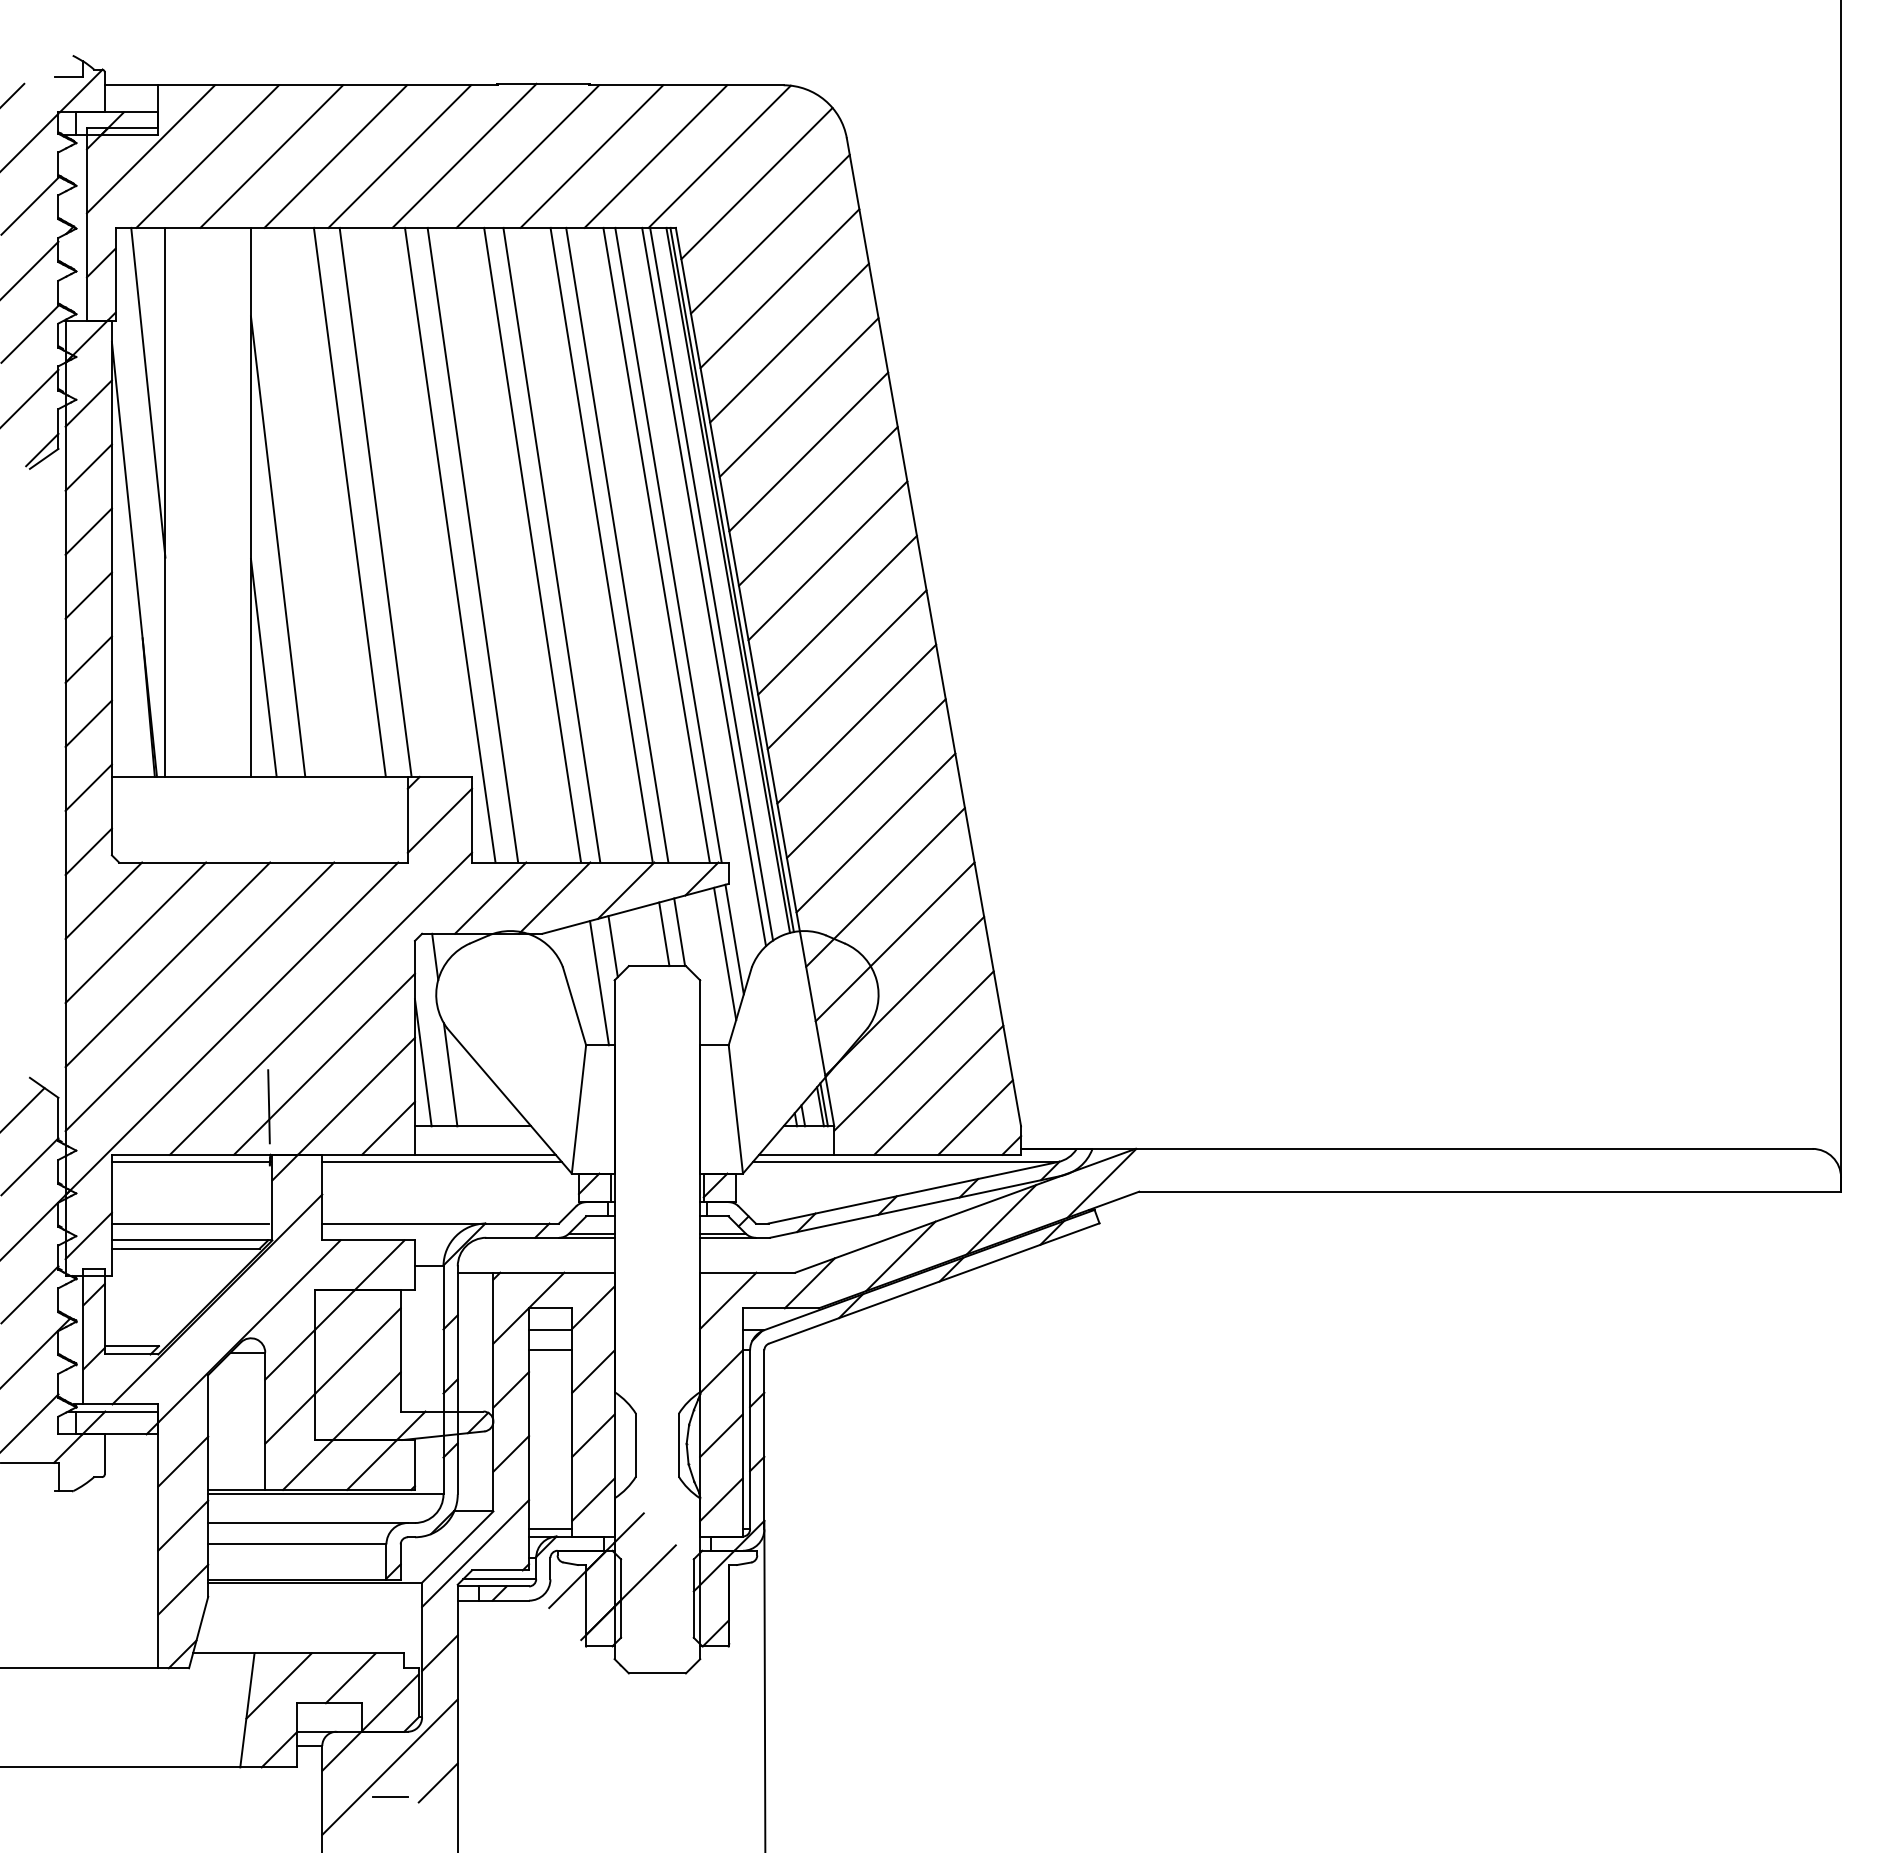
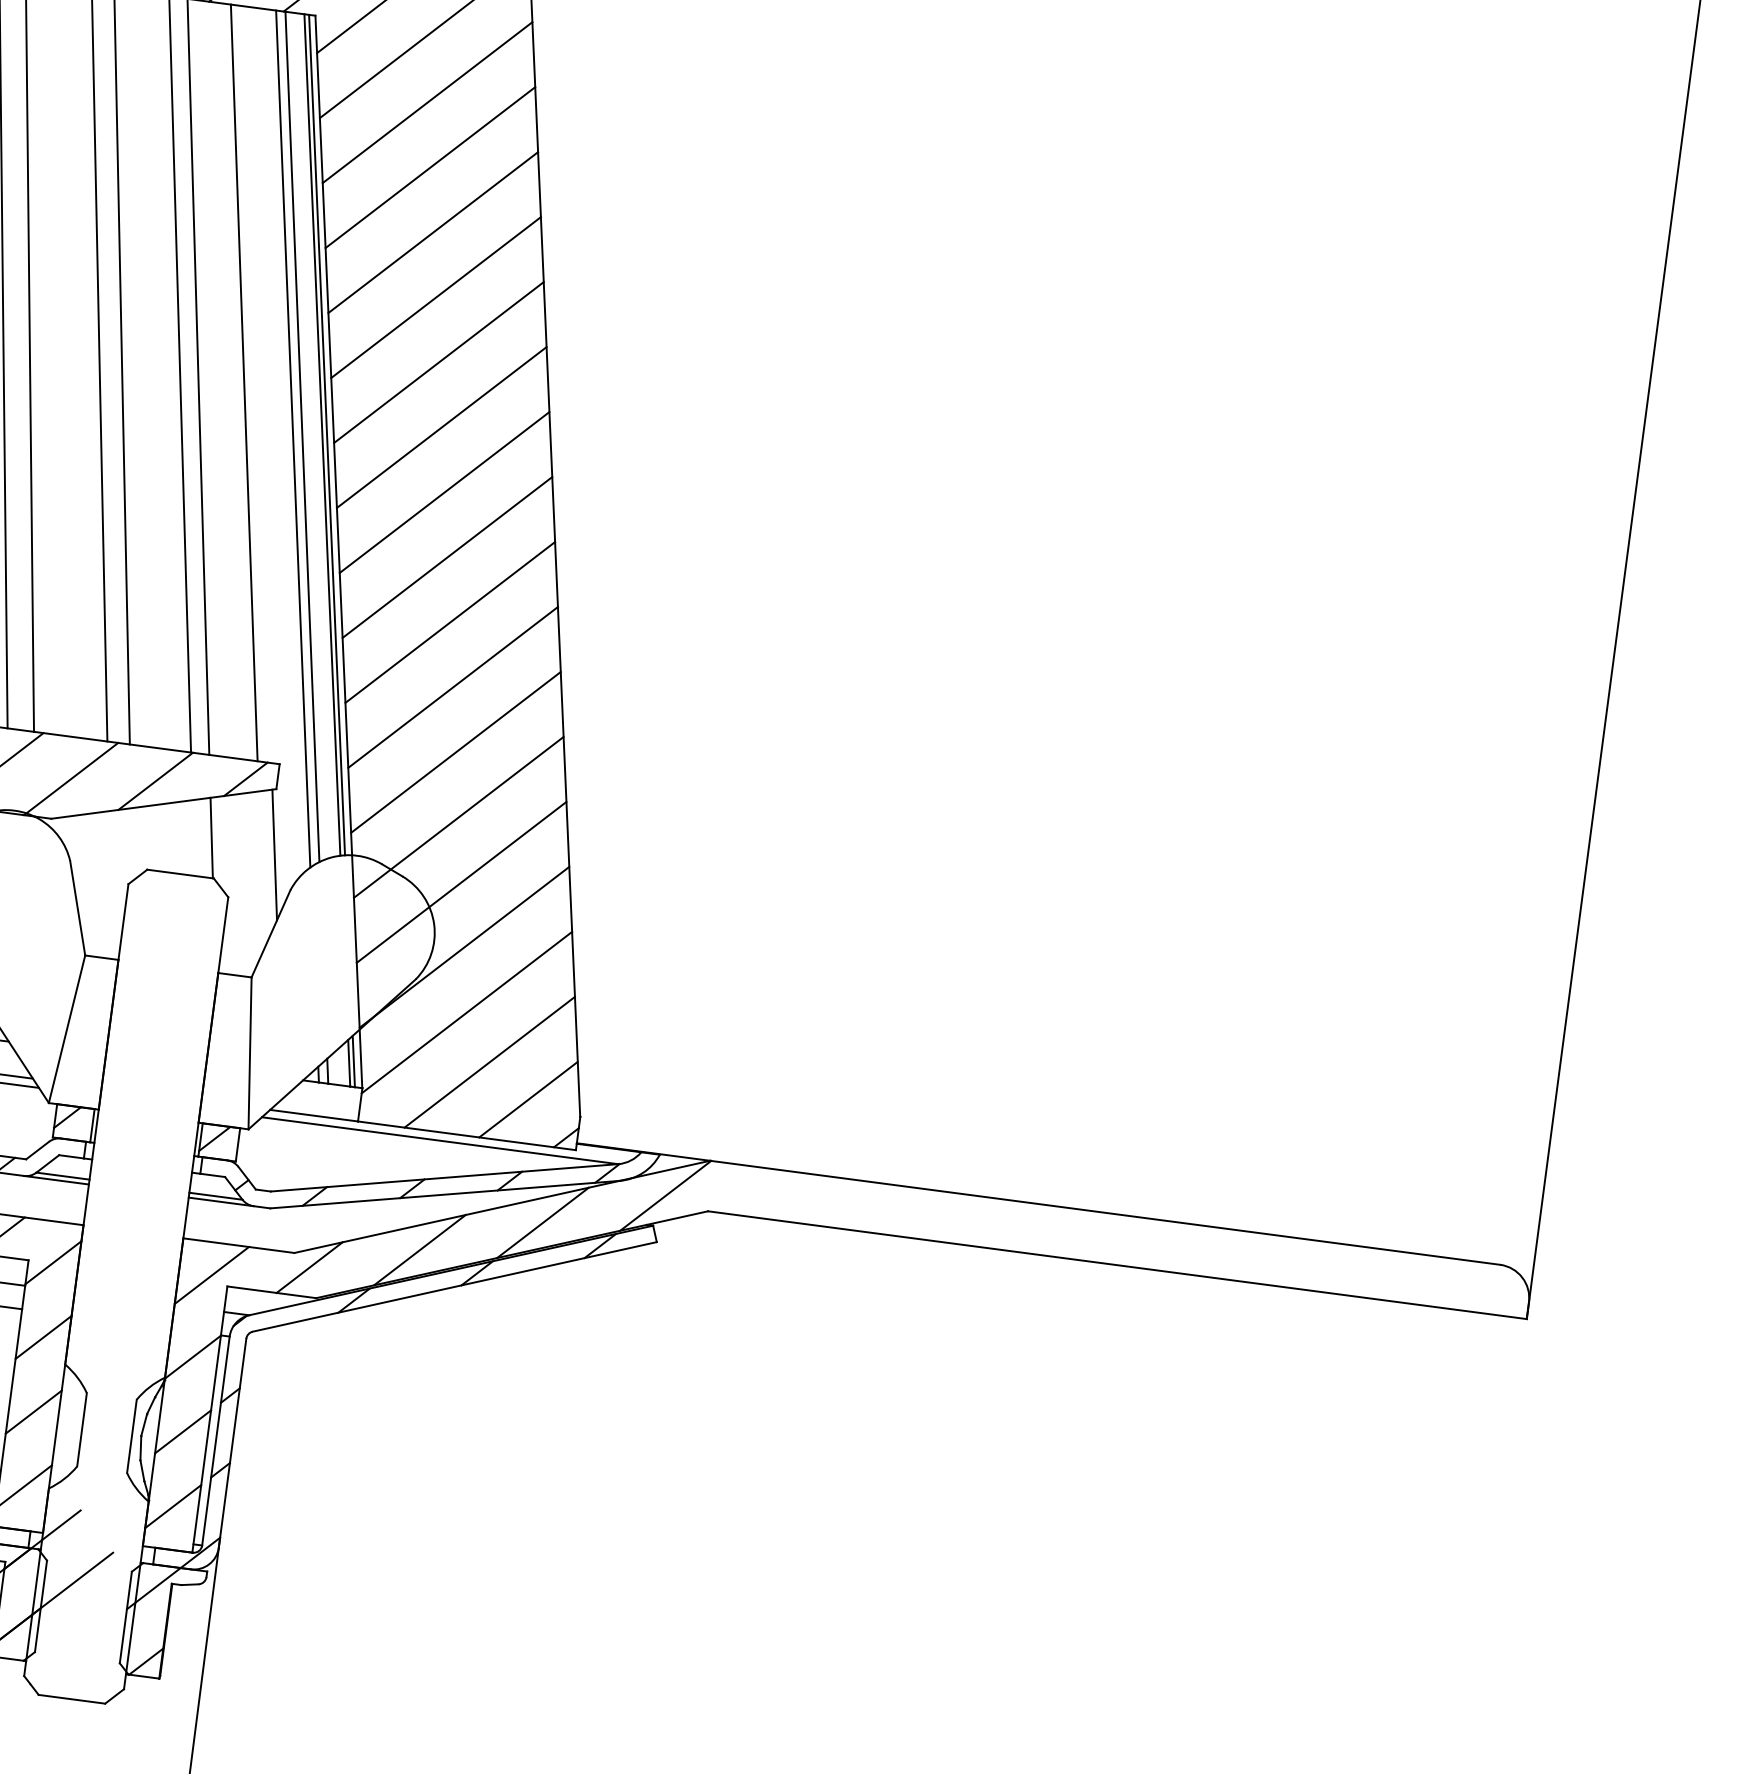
line: (668, 544) -> (258, 383), removed
line: (664, 934) -> (193, 838), removed
line: (612, 946) -> (131, 844), removed
line: (725, 953) -> (261, 869), removed
line: (599, 983) -> (110, 885), removed

